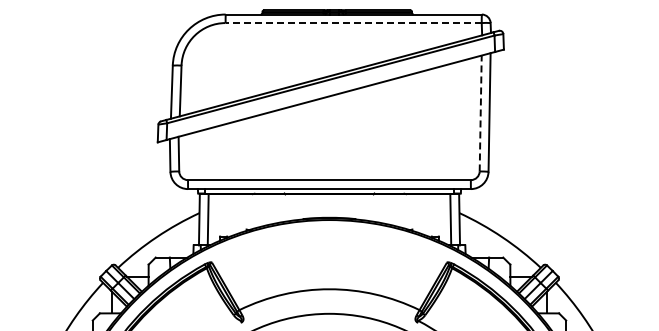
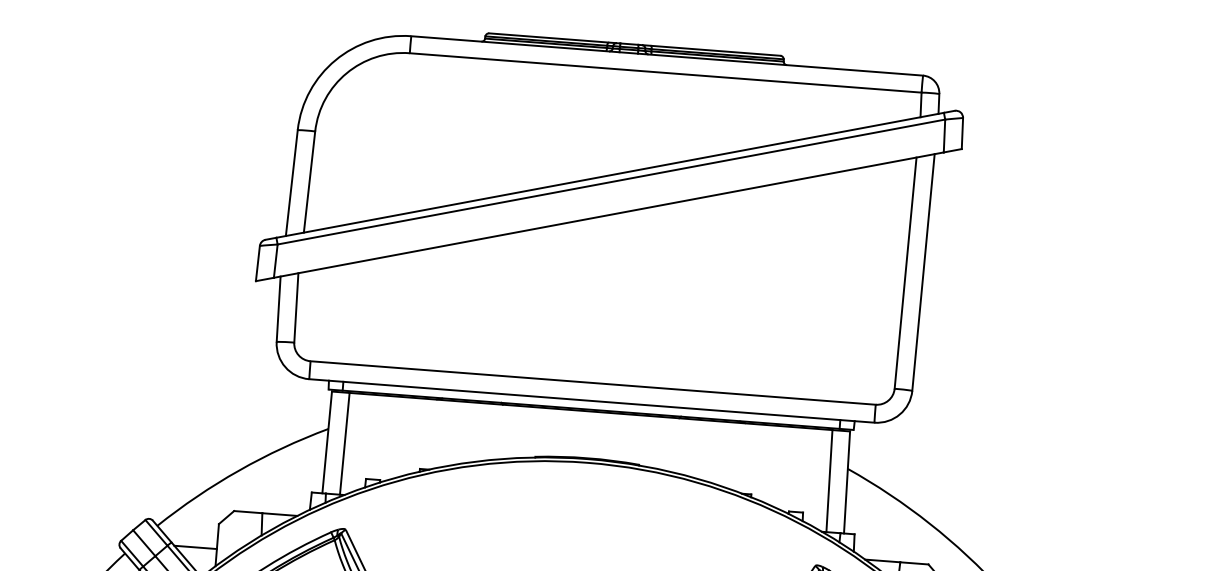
line: (353, 23) -> (665, 73), dashed -> solid
line: (480, 113) -> (905, 273), dashed -> solid

